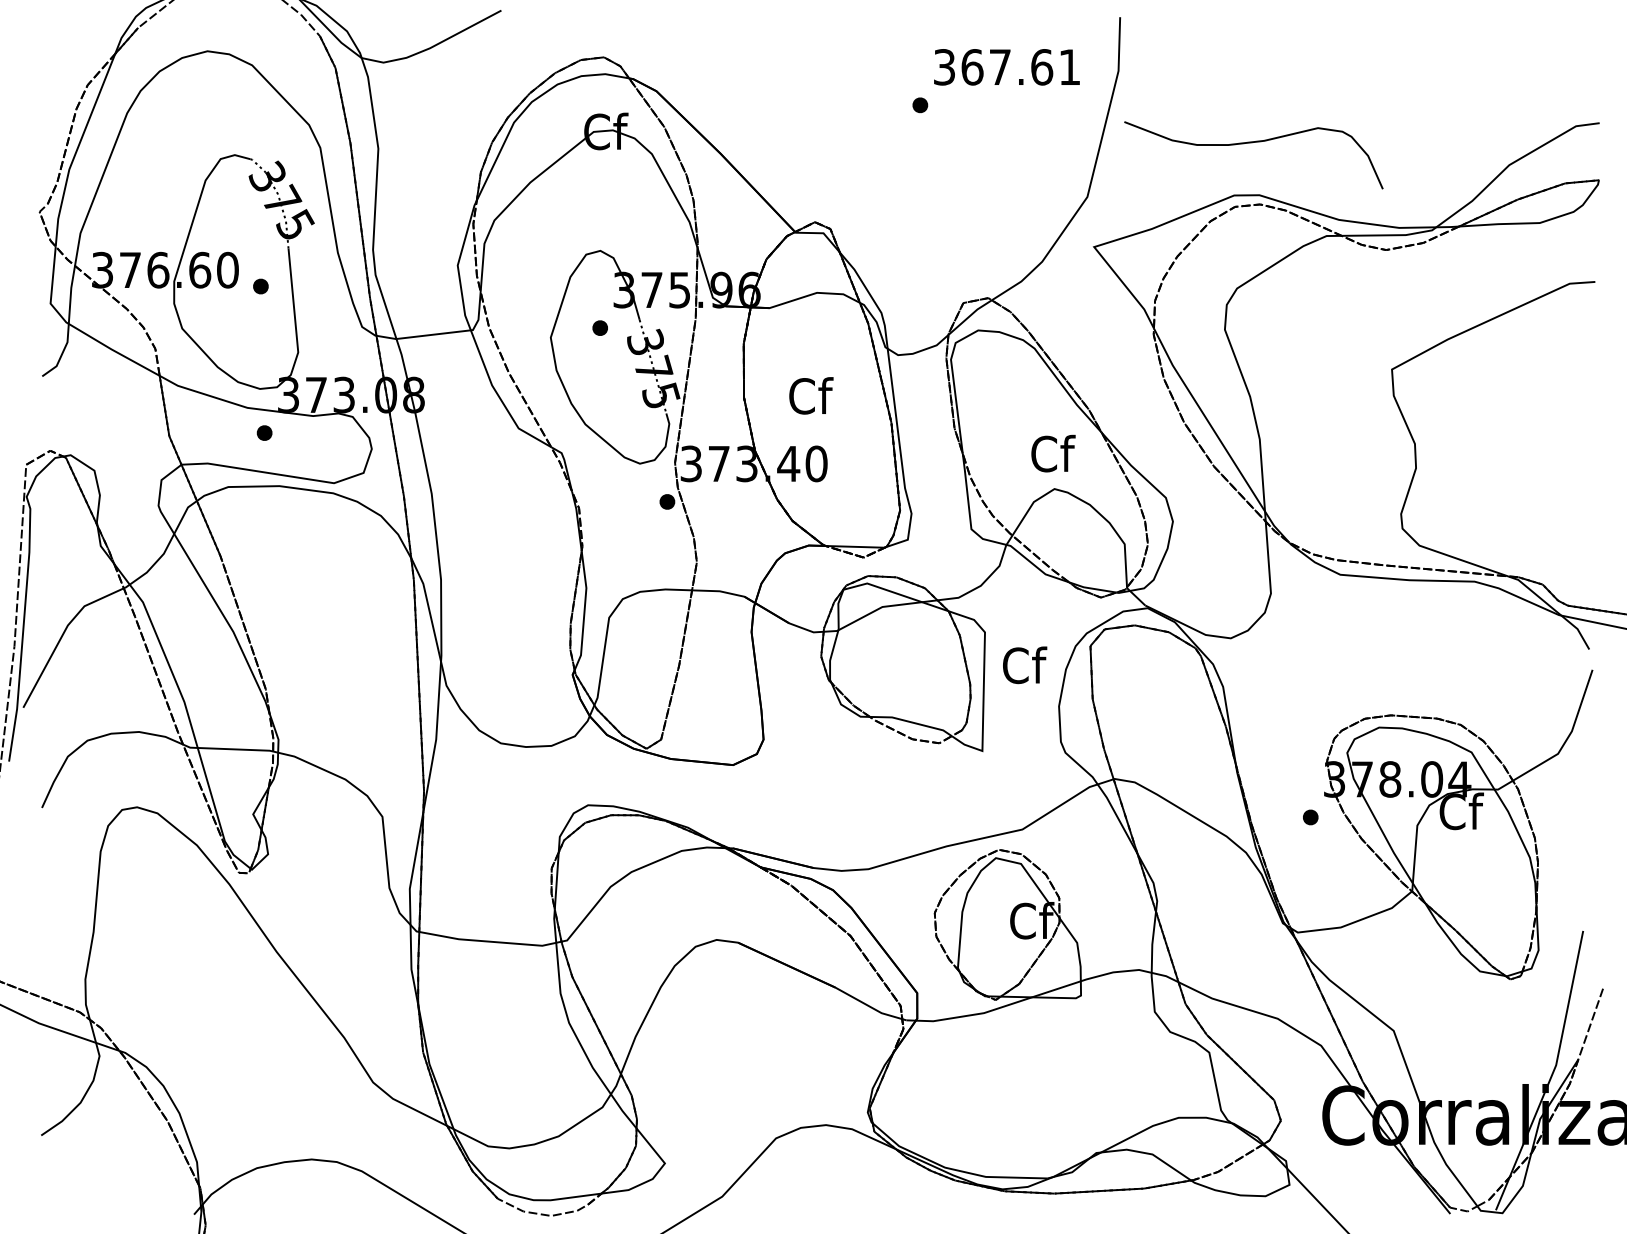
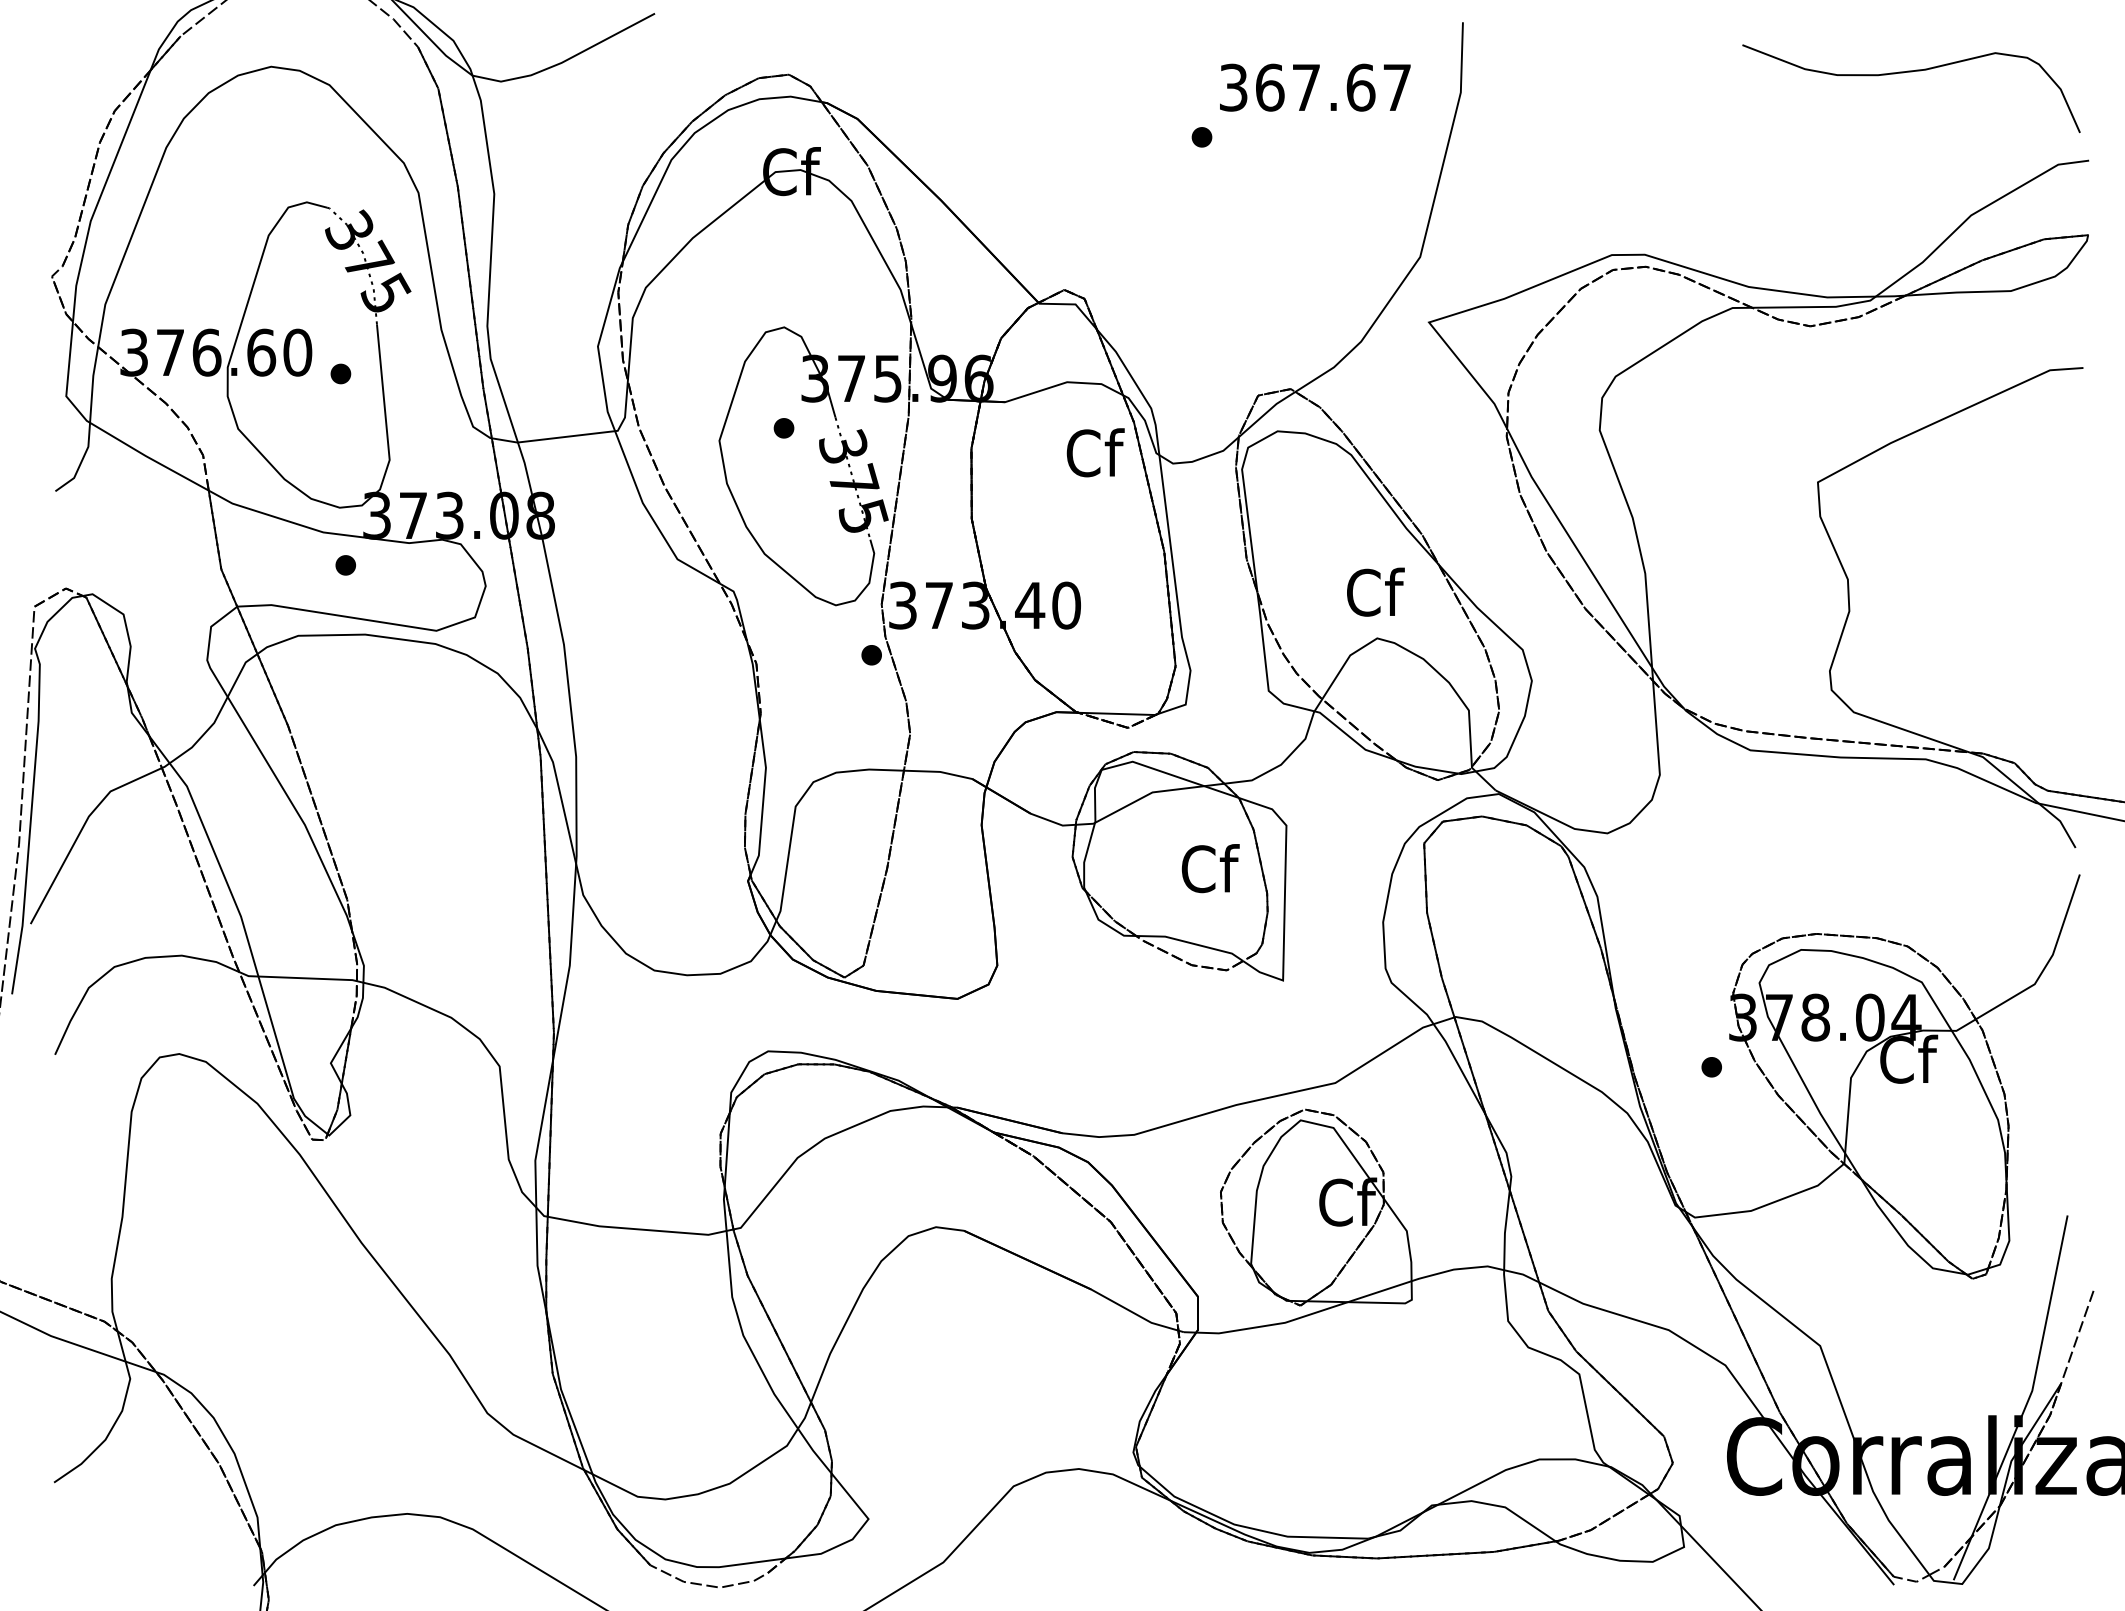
text: (1069, 67) -> (1396, 87), 367.61 -> 367.67
curve: (1253, 142) -> (1911, 72), moved
text: (811, 395) -> (1095, 452), moved
text: (1024, 665) -> (1210, 868), moved

